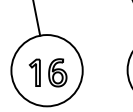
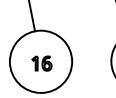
part: (47, 72) -> (41, 63), size x0.6

